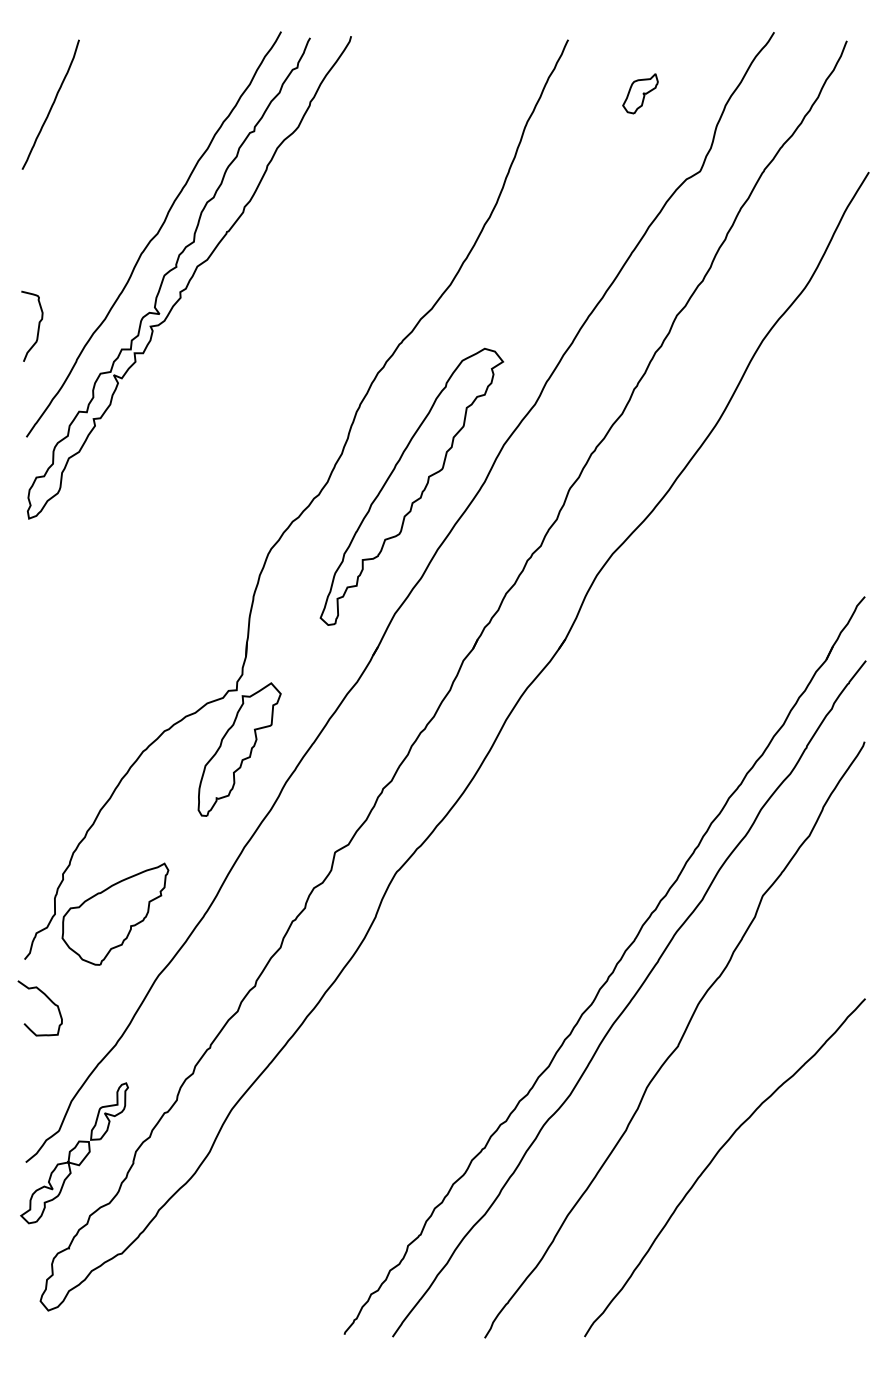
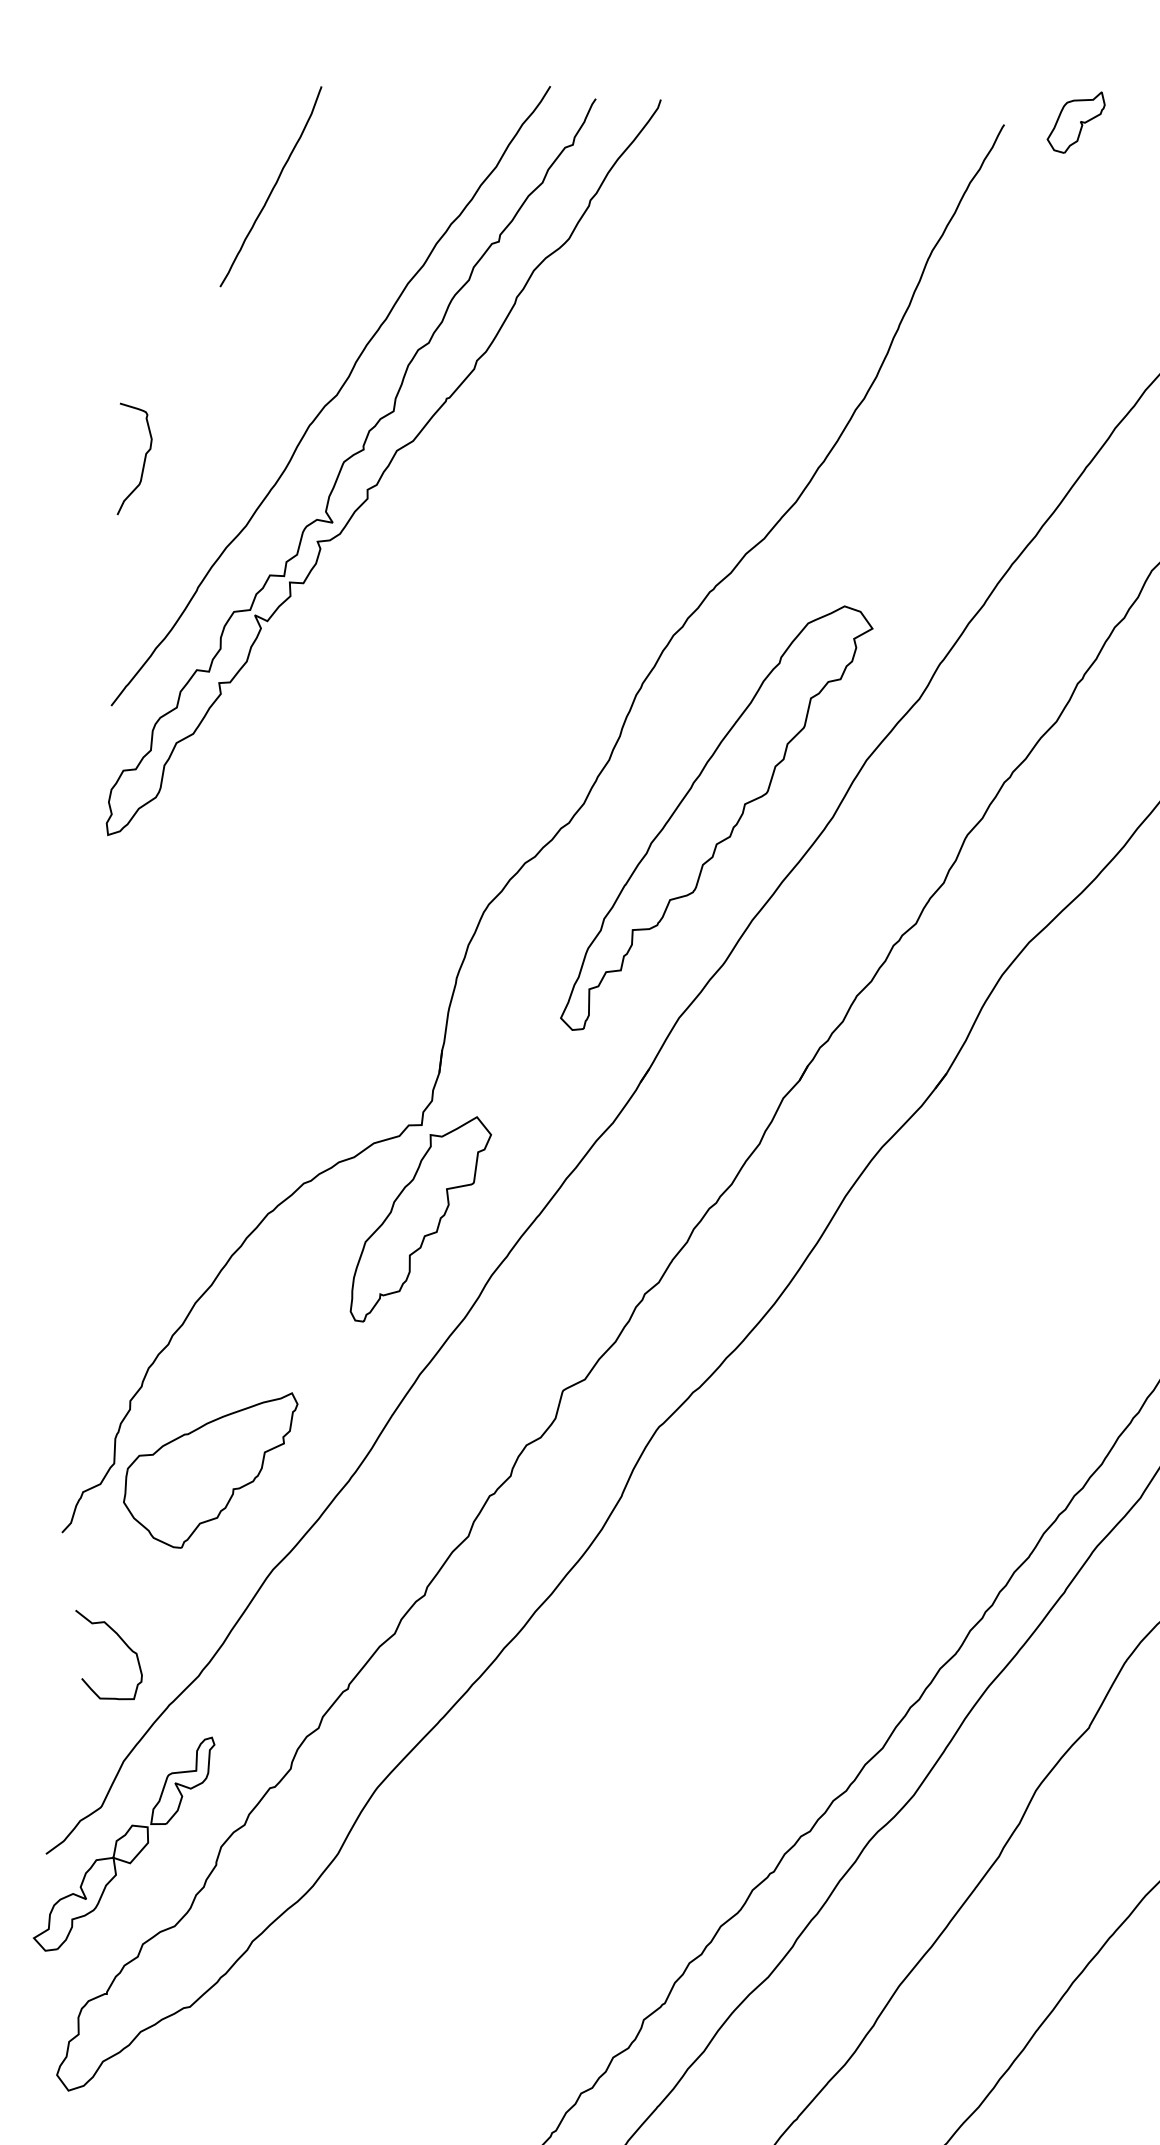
part: (640, 93) -> (1076, 121), moved
curve: (51, 104) -> (272, 186), moved
curve: (37, 328) -> (142, 463), moved
curve: (48, 999) -> (122, 1642), moved

